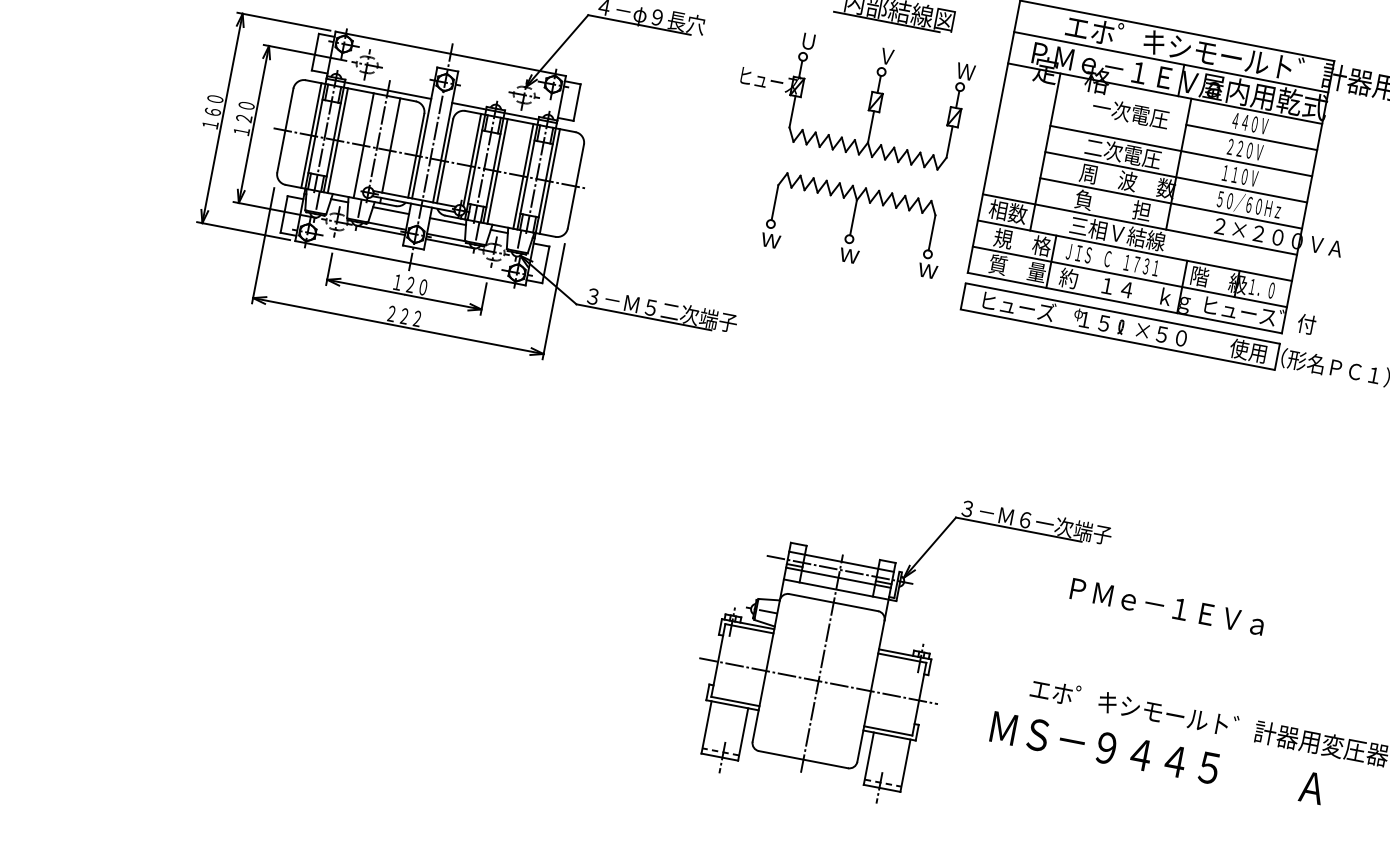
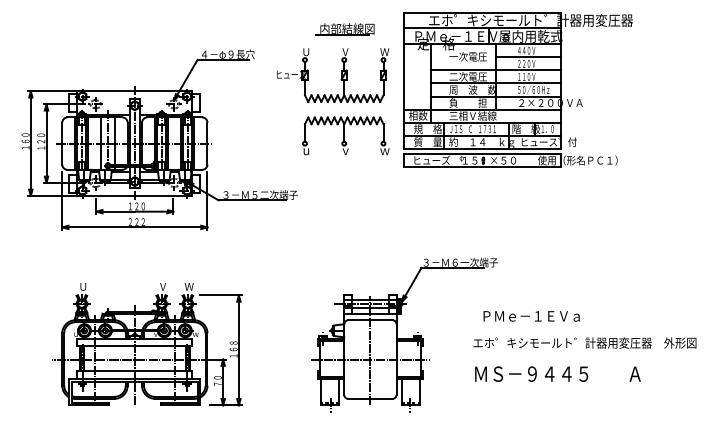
text: (770, 240) -> (306, 151), ｗ -> ｕ
text: (848, 255) -> (345, 151), ｗ -> ｖ
part: (378, 565) -> (147, 344), added
text: (1167, 607) -> (531, 316), moved
text: (1156, 756) -> (557, 373), moved

